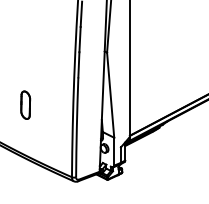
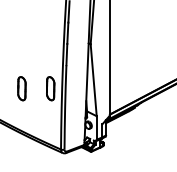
part: (59, 104) -> (50, 88), added

